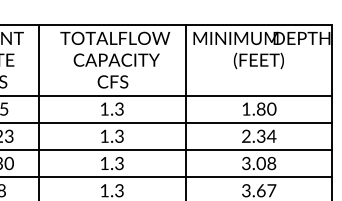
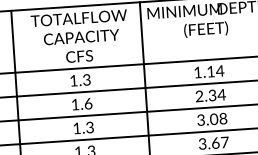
text: (266, 108) -> (215, 70), 1.80 -> 1.14
text: (119, 135) -> (88, 103), 1.3 -> 1.6

